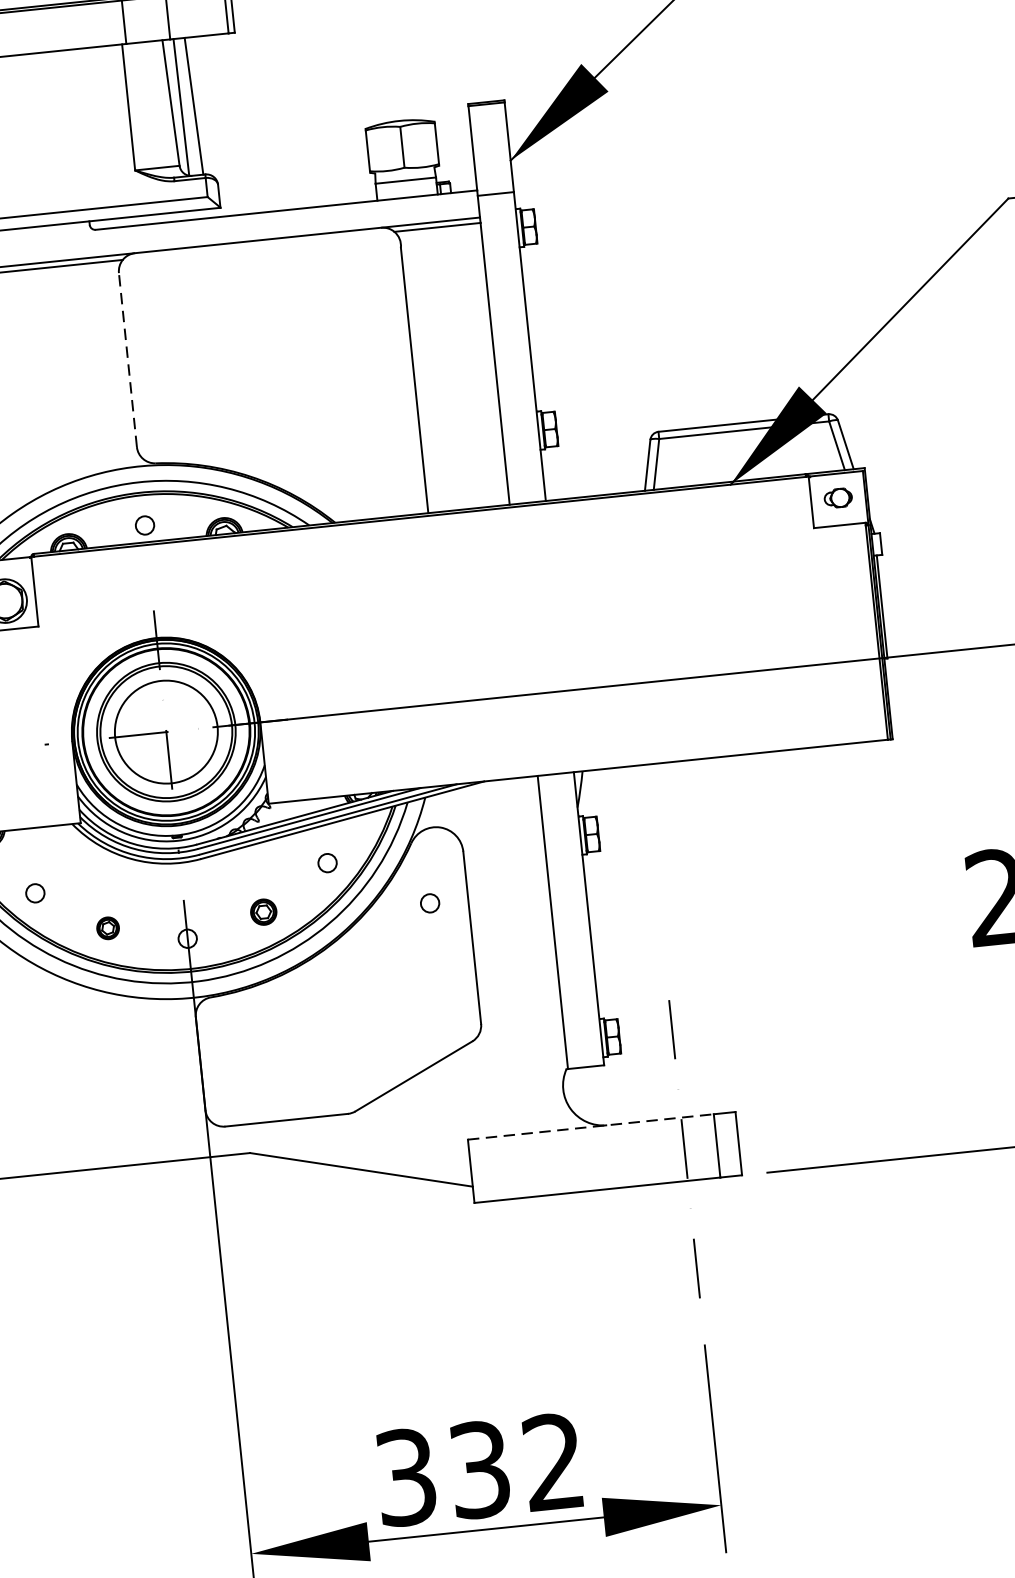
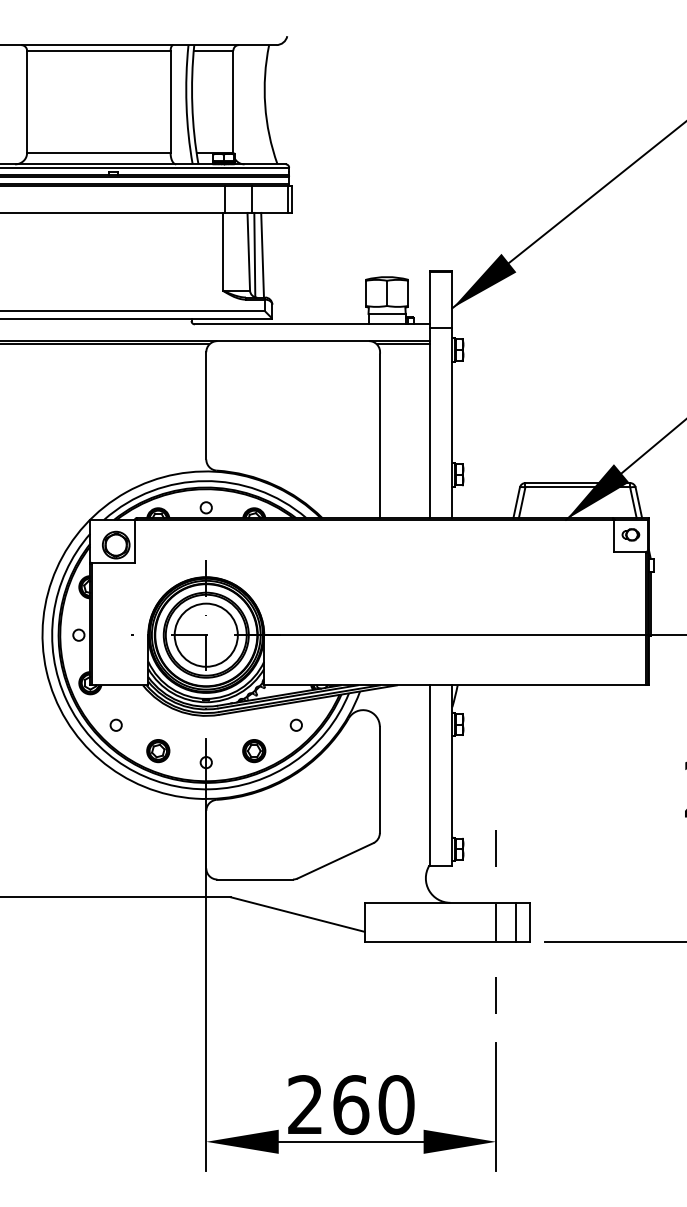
line: (128, 359) -> (206, 405), dashed -> solid
circle: (428, 902) -> (355, 755), removed
part: (264, 912) -> (254, 751), size x1.43
part: (108, 928) -> (158, 751), size x1.67
line: (591, 1126) -> (440, 902), dashed -> solid
text: (480, 1468) -> (351, 1104), 332 -> 260

